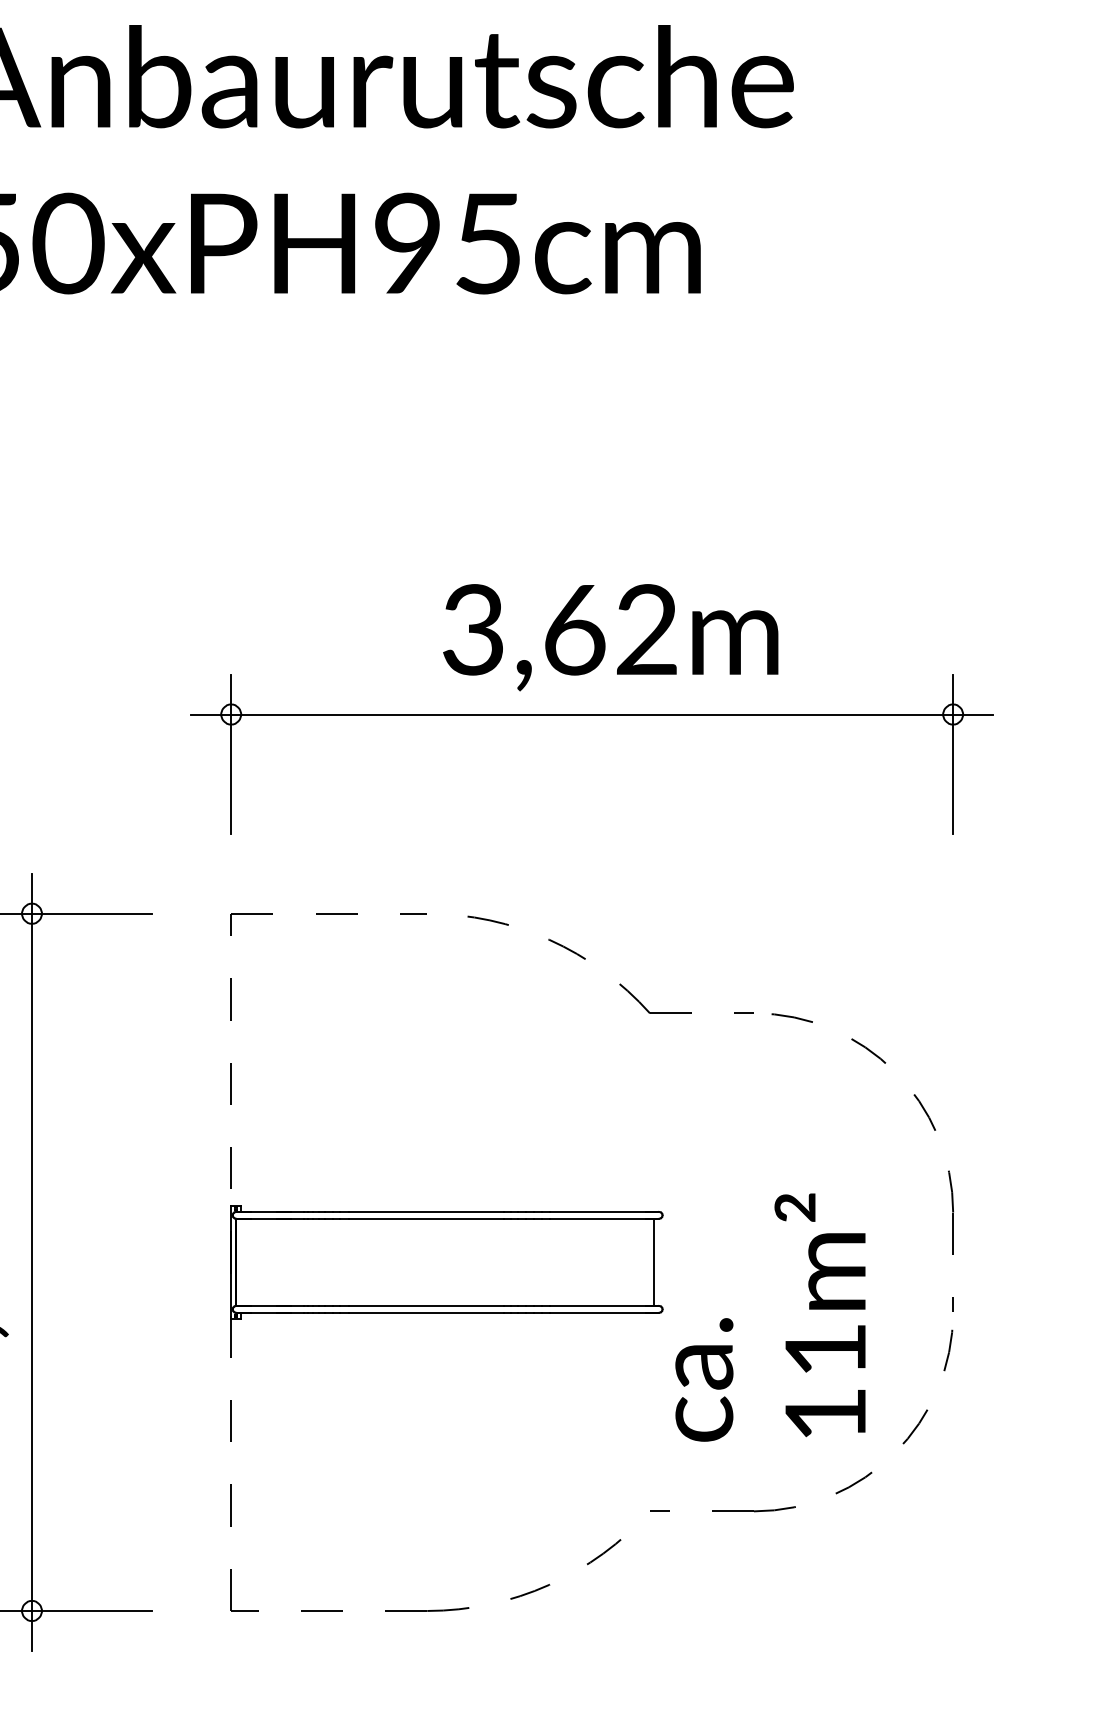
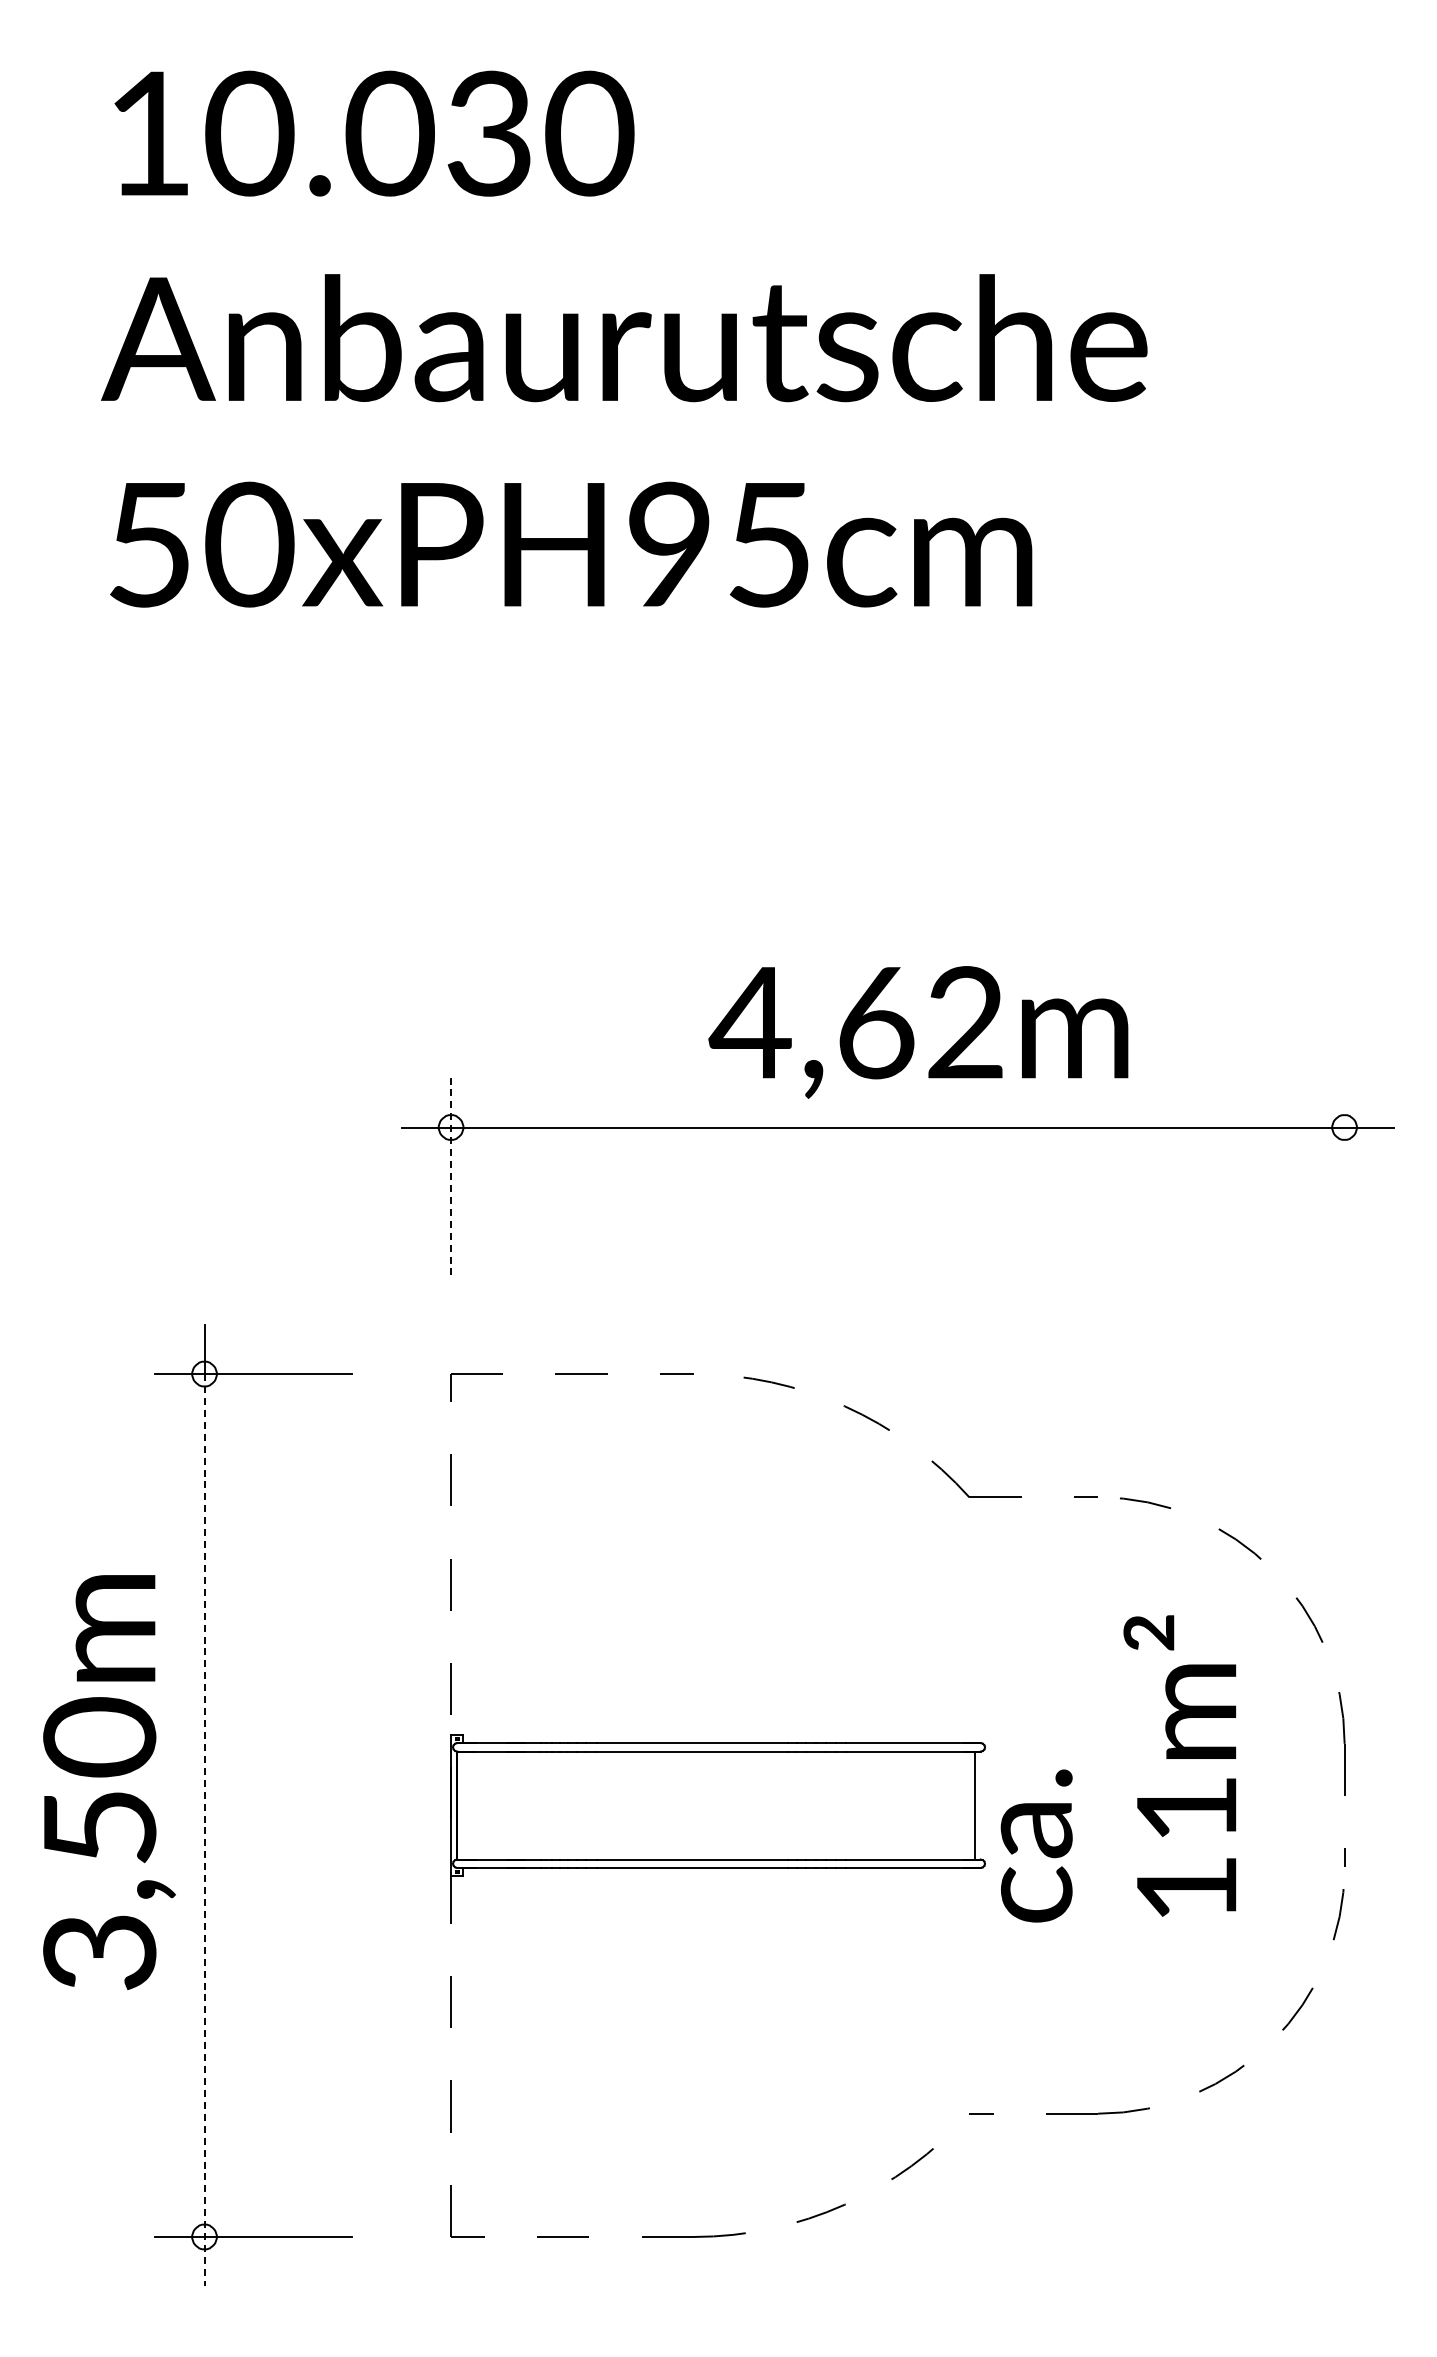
text: (472, 629) -> (749, 1022), 3,62m -> 4,62m
line: (231, 754) -> (451, 1176), solid -> dashed
line: (953, 754) -> (1344, 1176), removed
line: (31, 1282) -> (204, 1830), solid -> dashed
text: (769, 1317) -> (1117, 1768), moved

